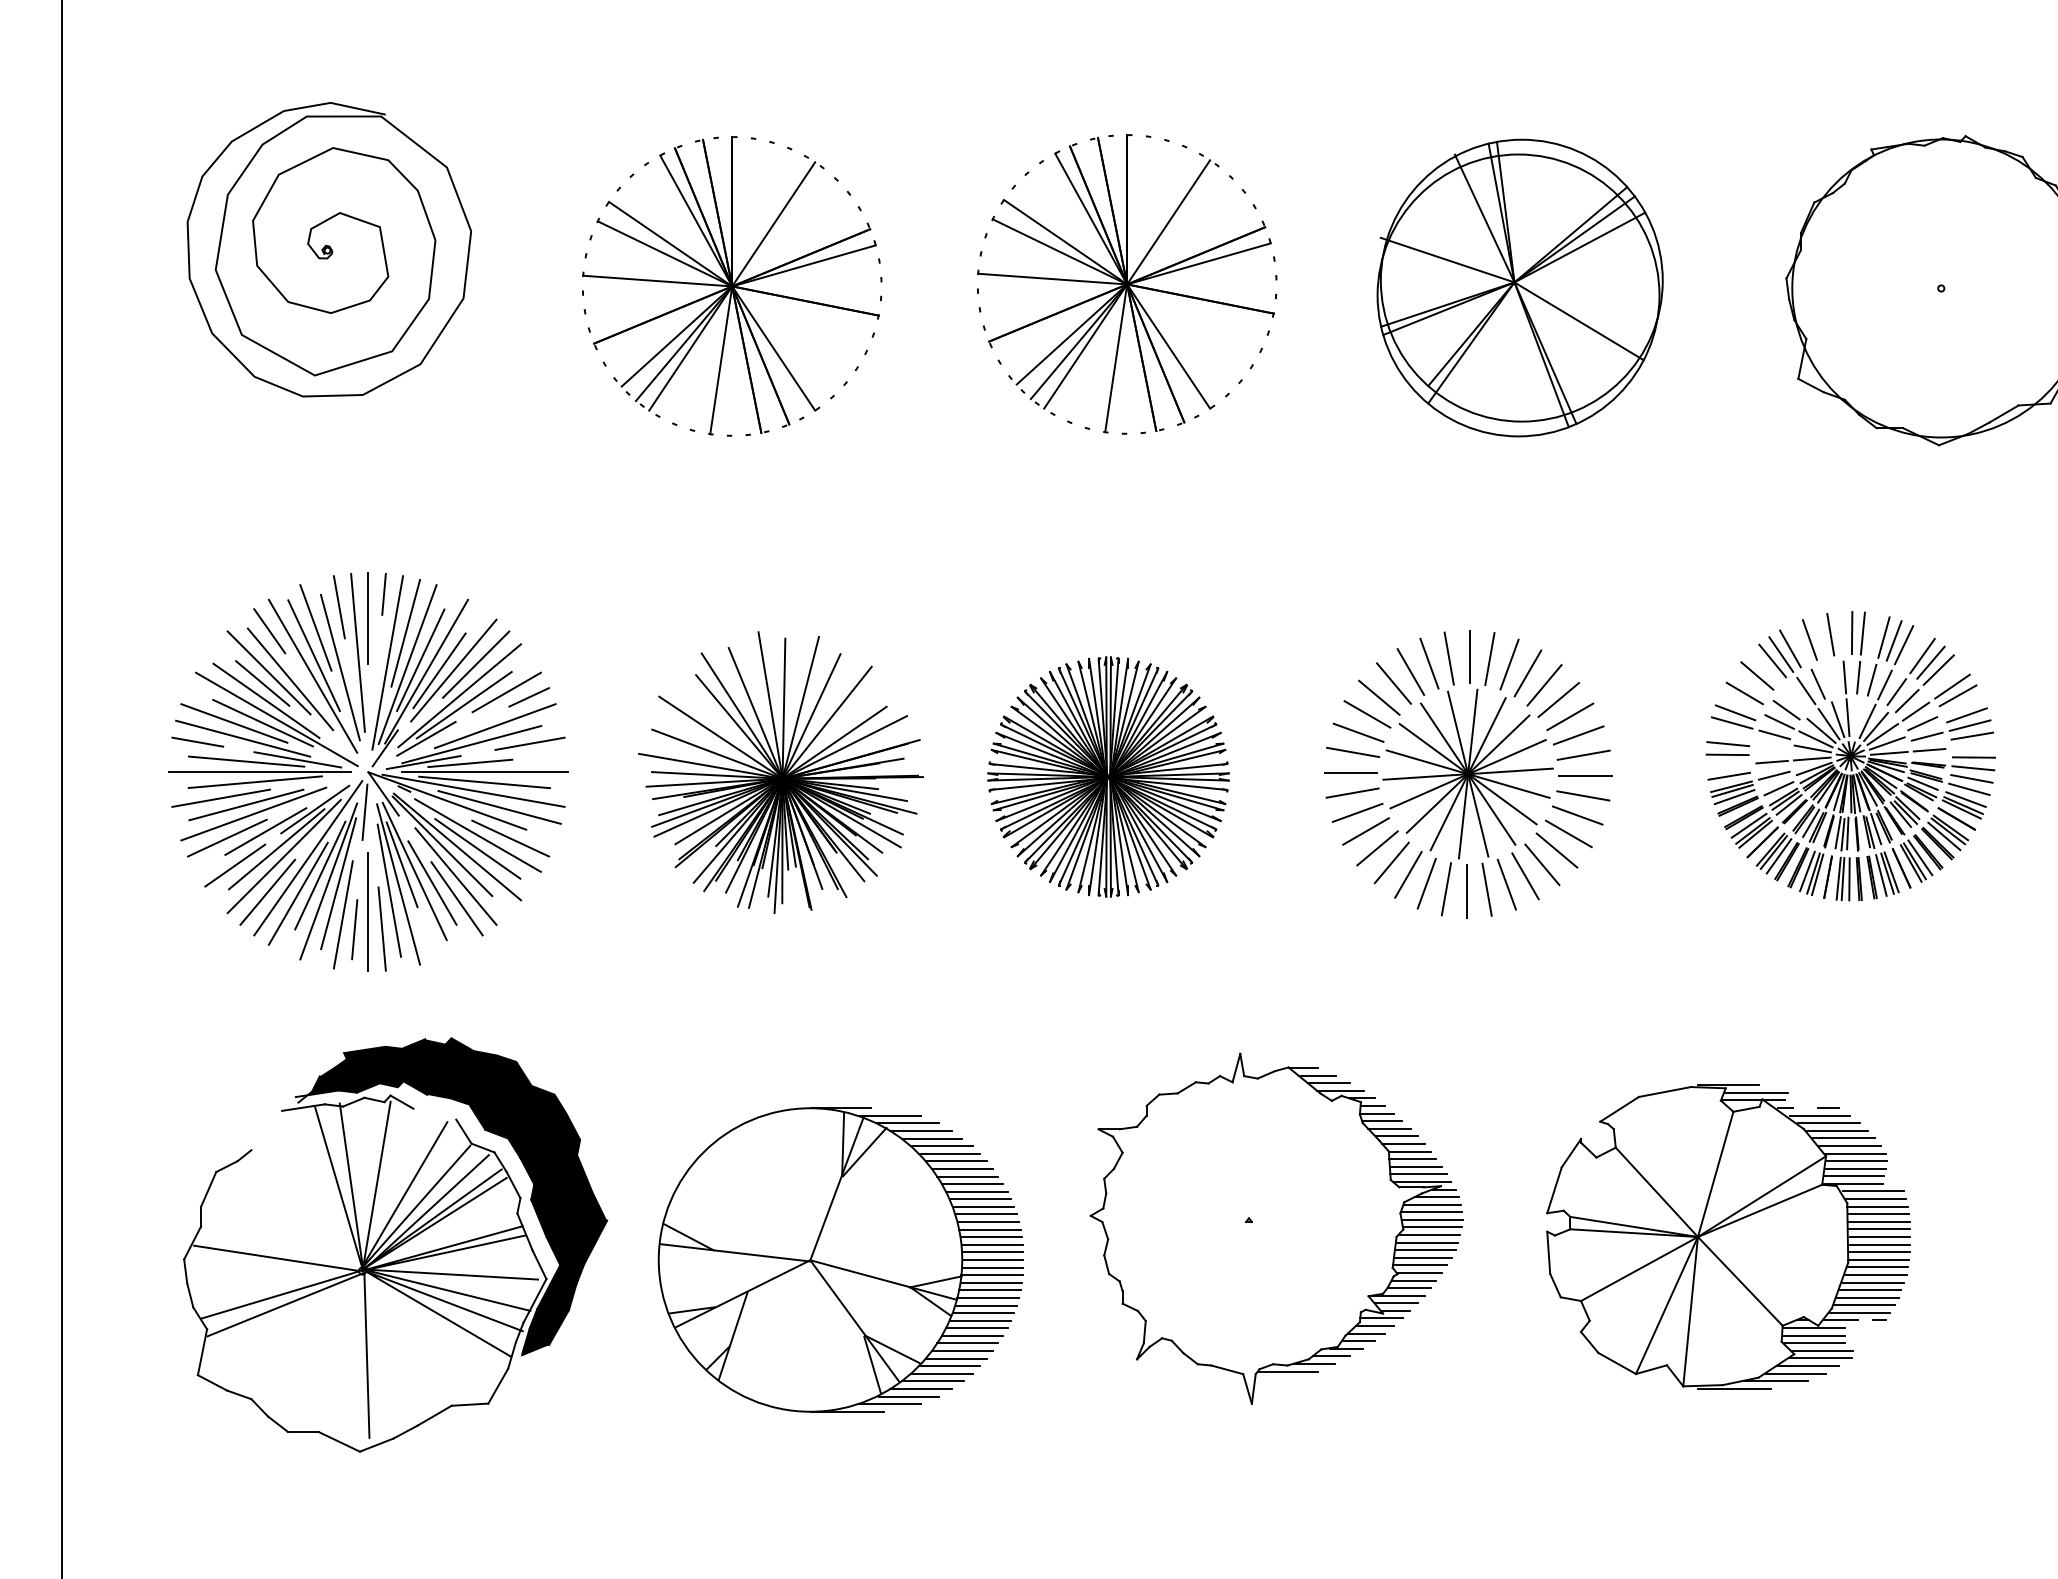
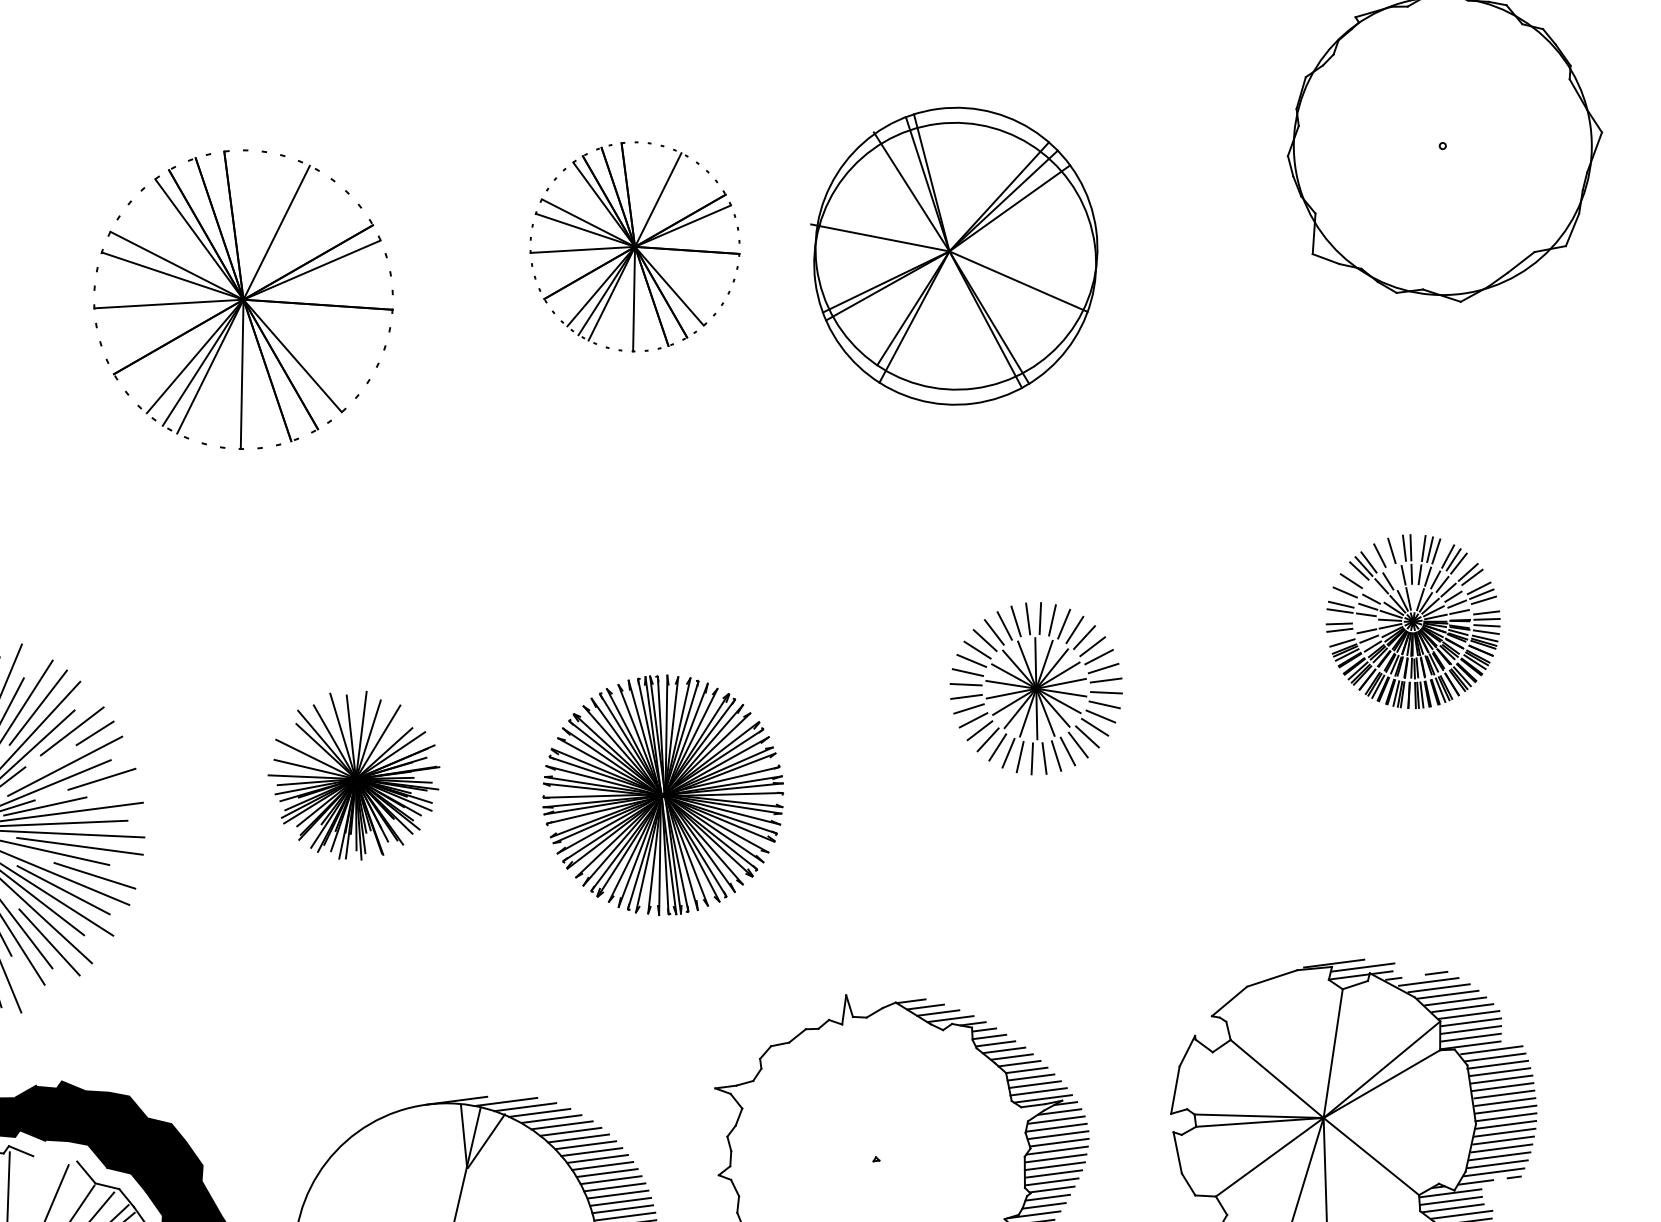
part: (1127, 284) -> (635, 246), size x0.7
part: (1519, 287) -> (955, 255), moved
part: (1850, 756) -> (1413, 621), size x0.6
part: (780, 772) -> (354, 775), size x0.6
part: (1468, 774) -> (1036, 688), size x0.6
part: (1108, 776) -> (663, 794), moved

